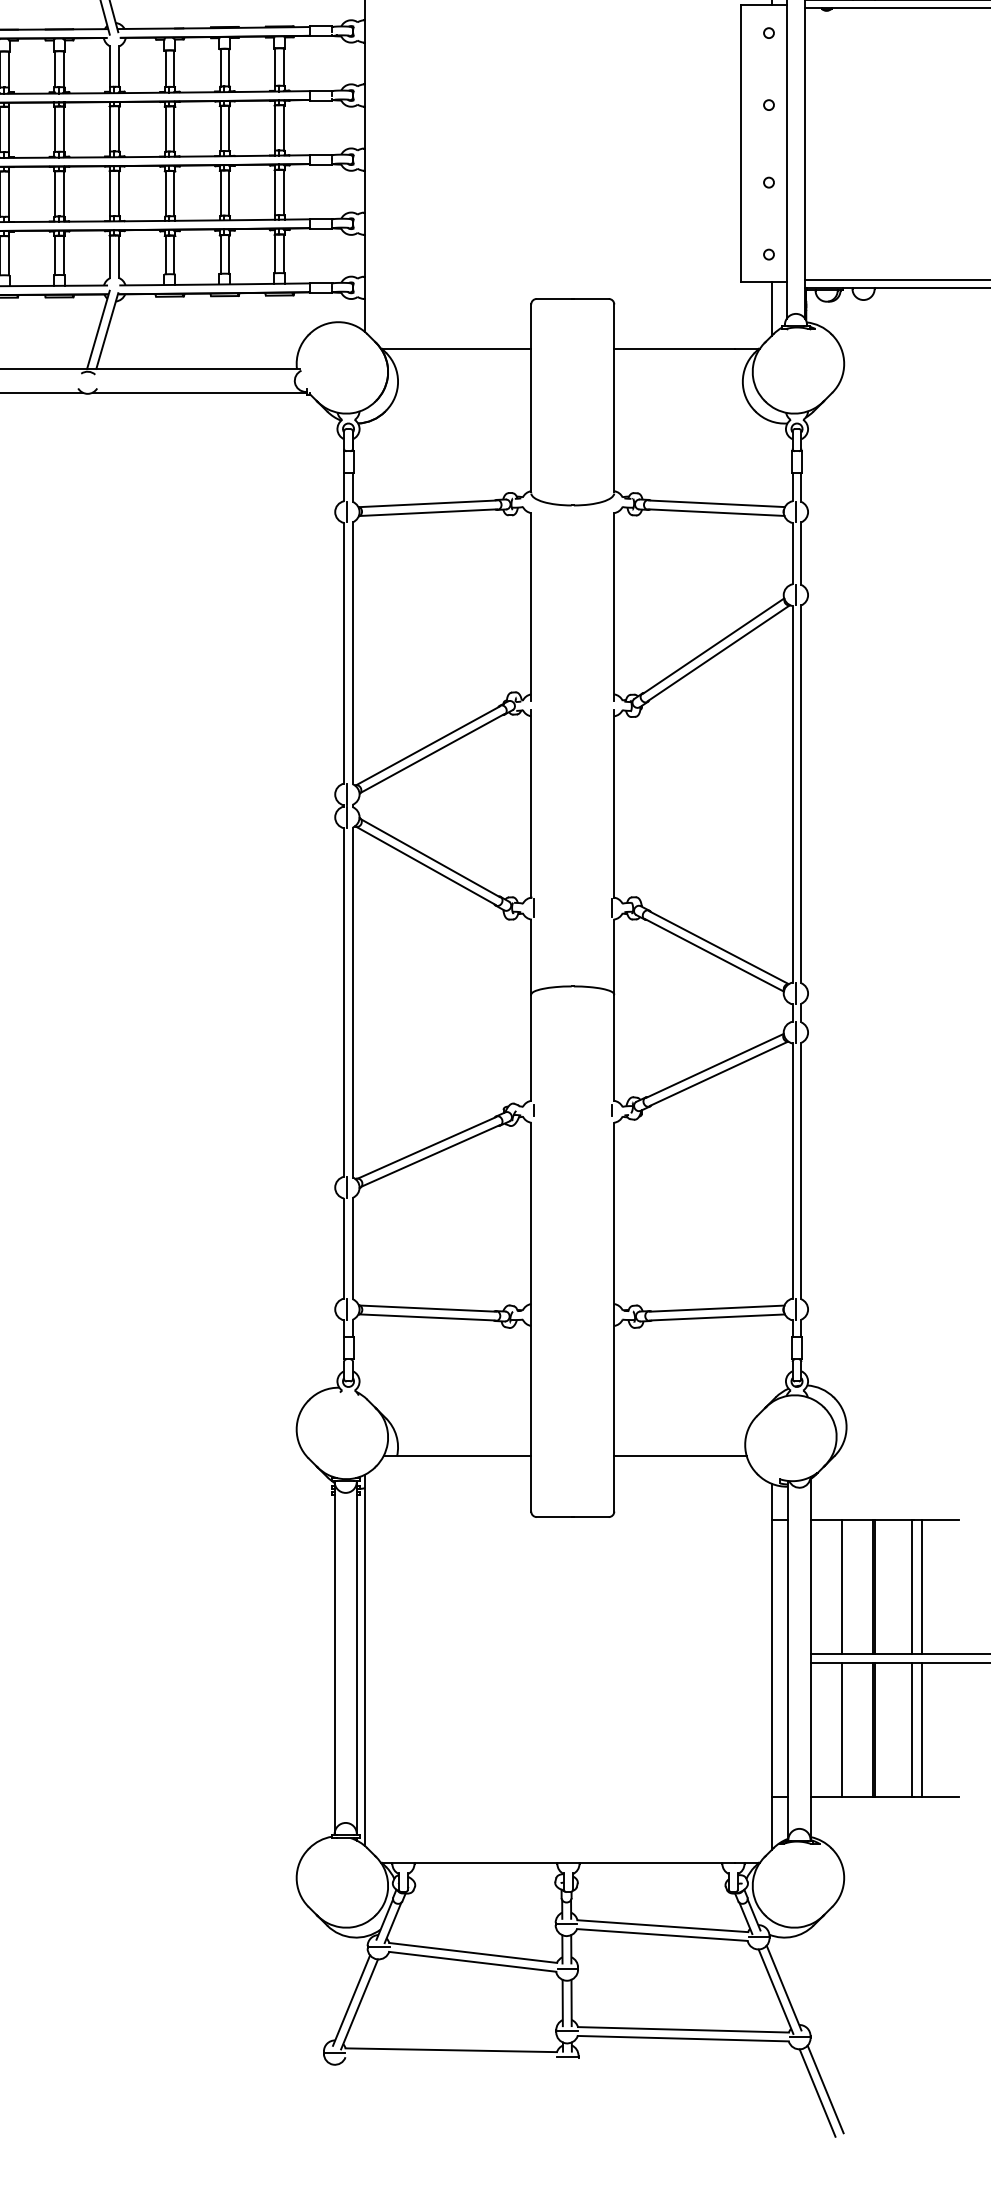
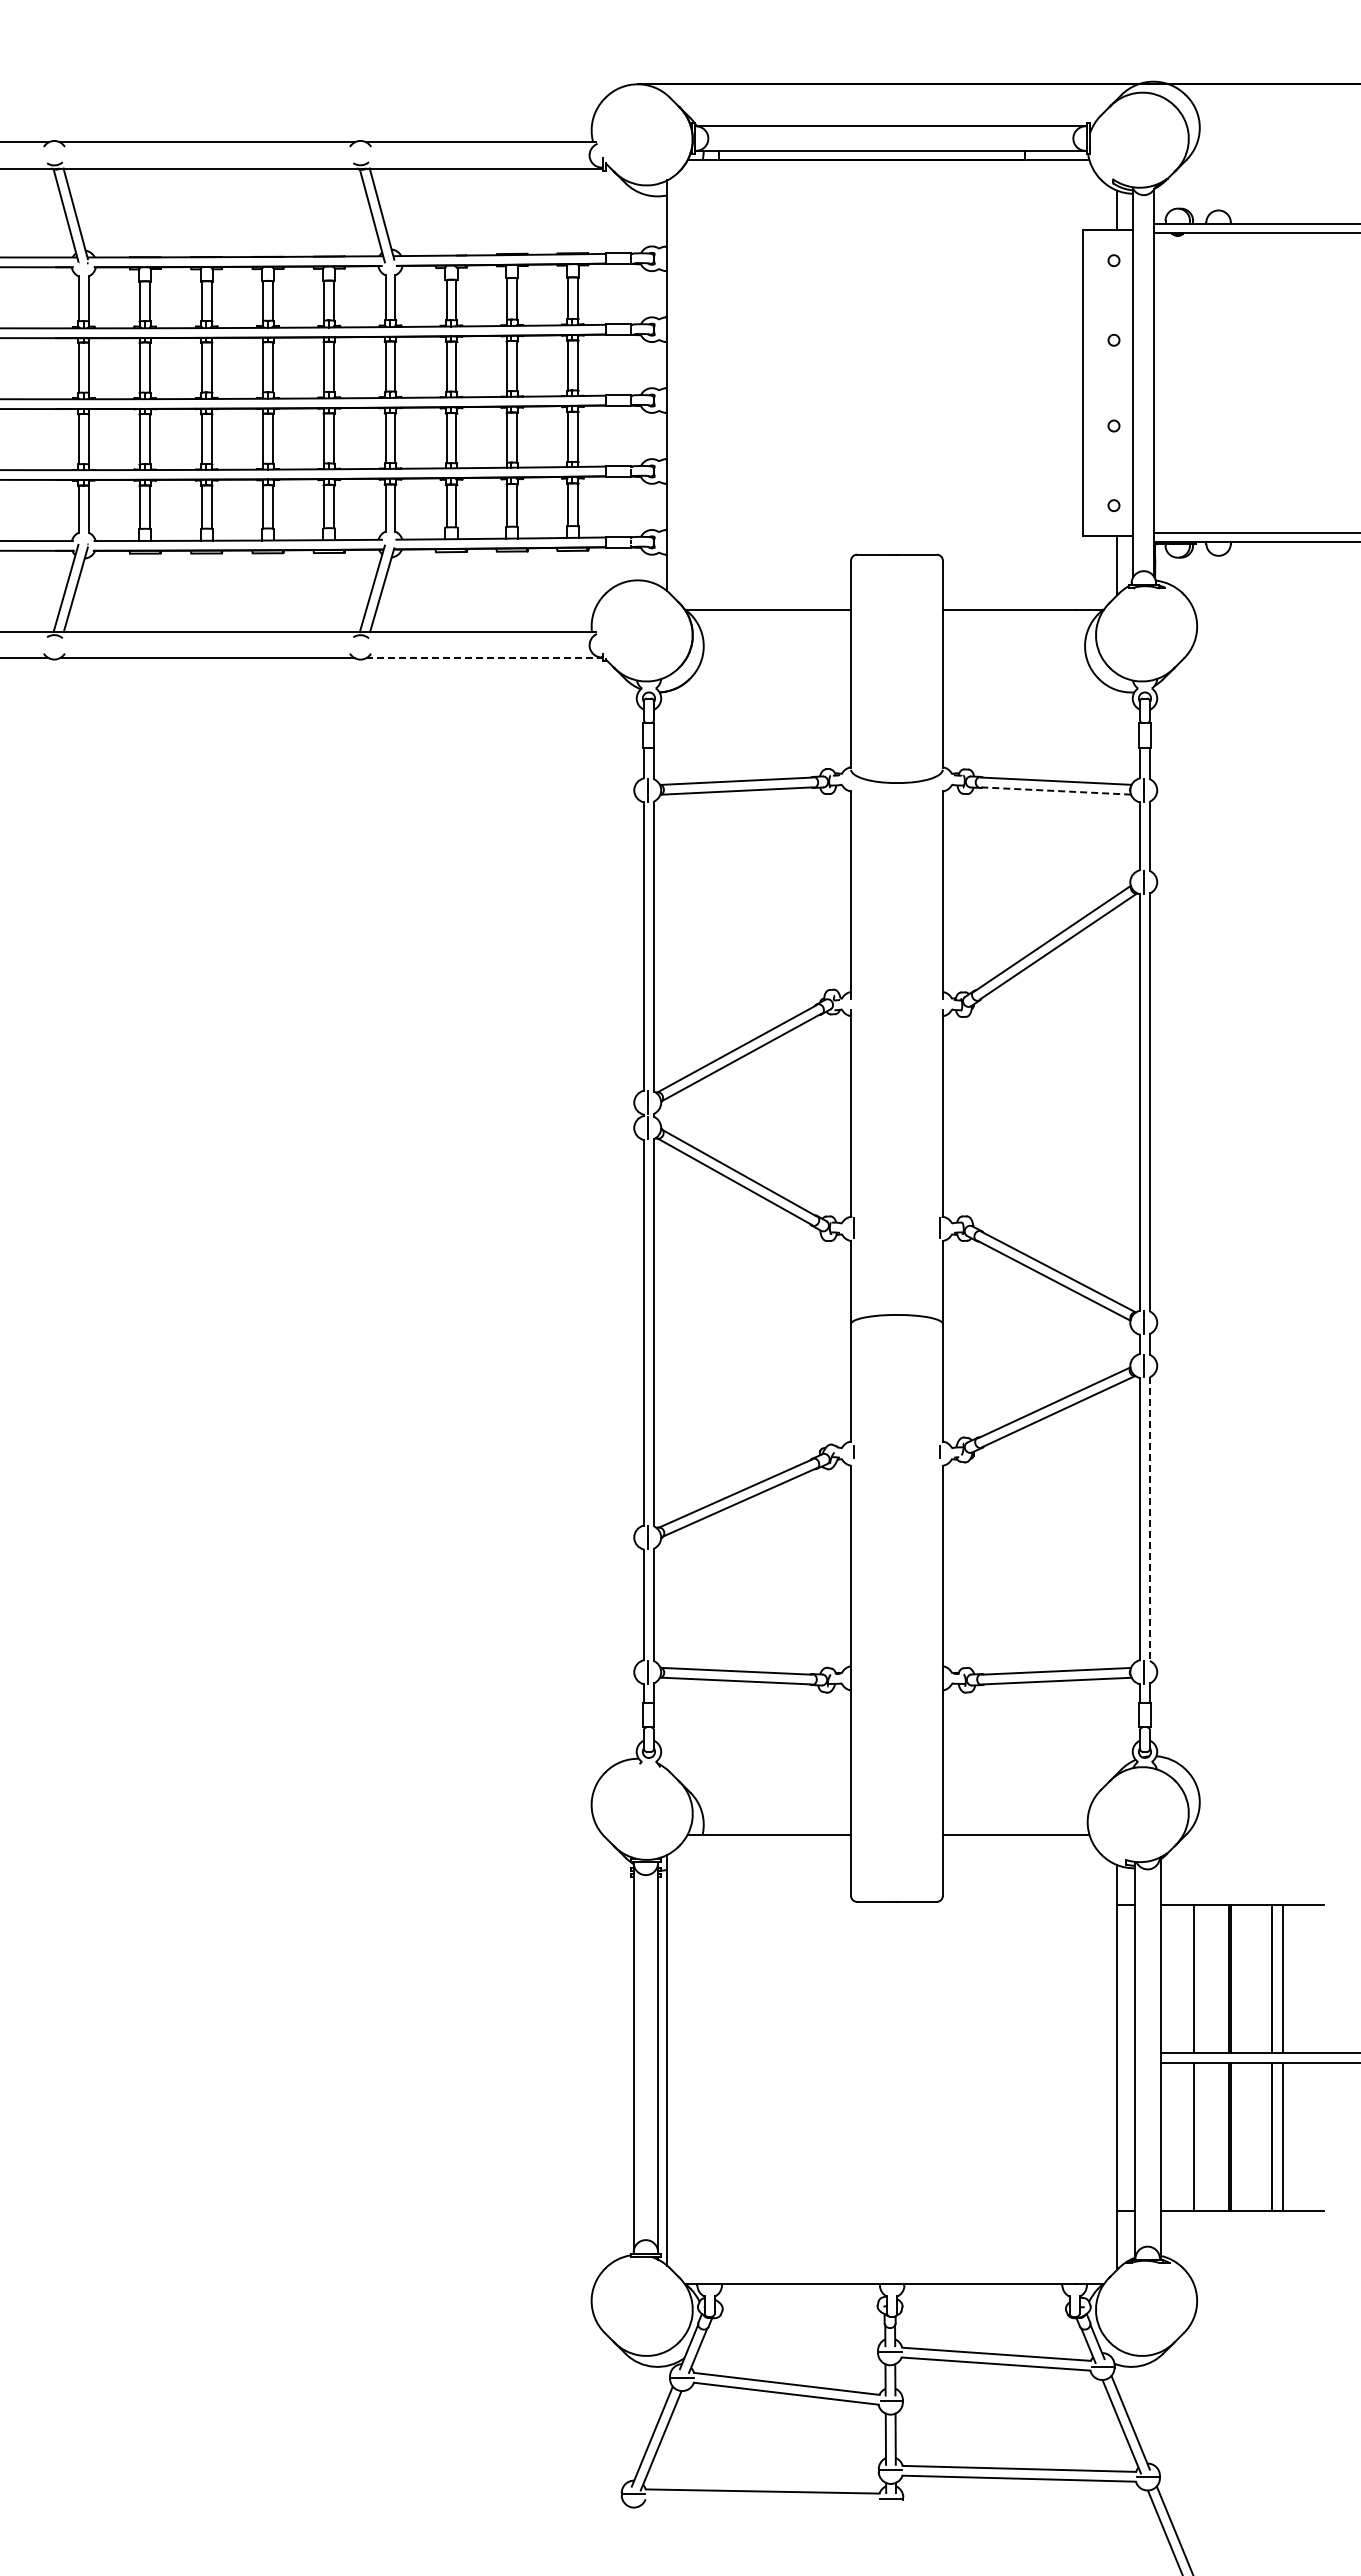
line: (199, 392) -> (484, 658), solid -> dashed
line: (716, 512) -> (1055, 790), solid -> dashed
line: (801, 1171) -> (1149, 1519), solid -> dashed

